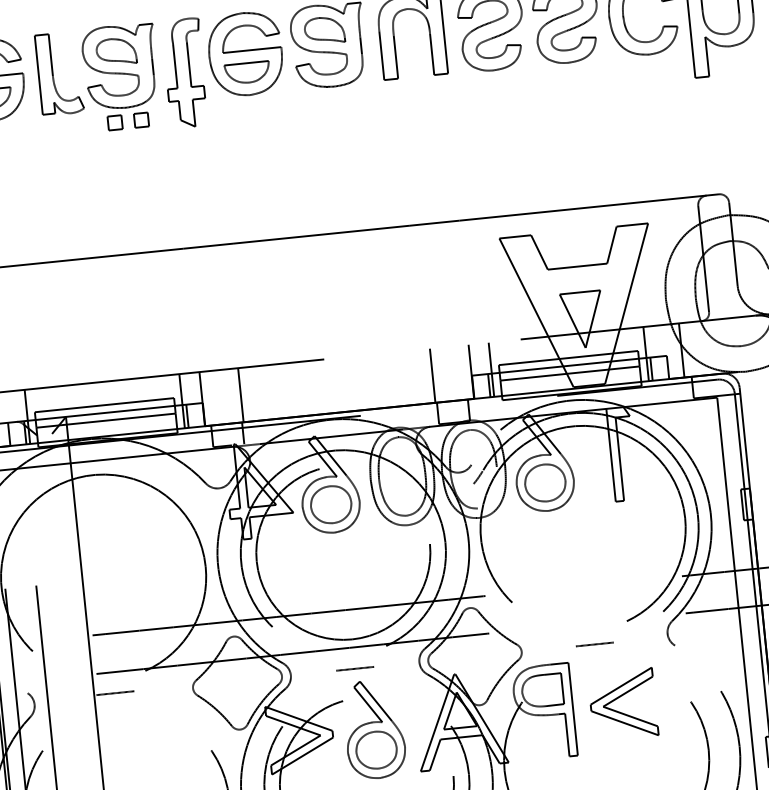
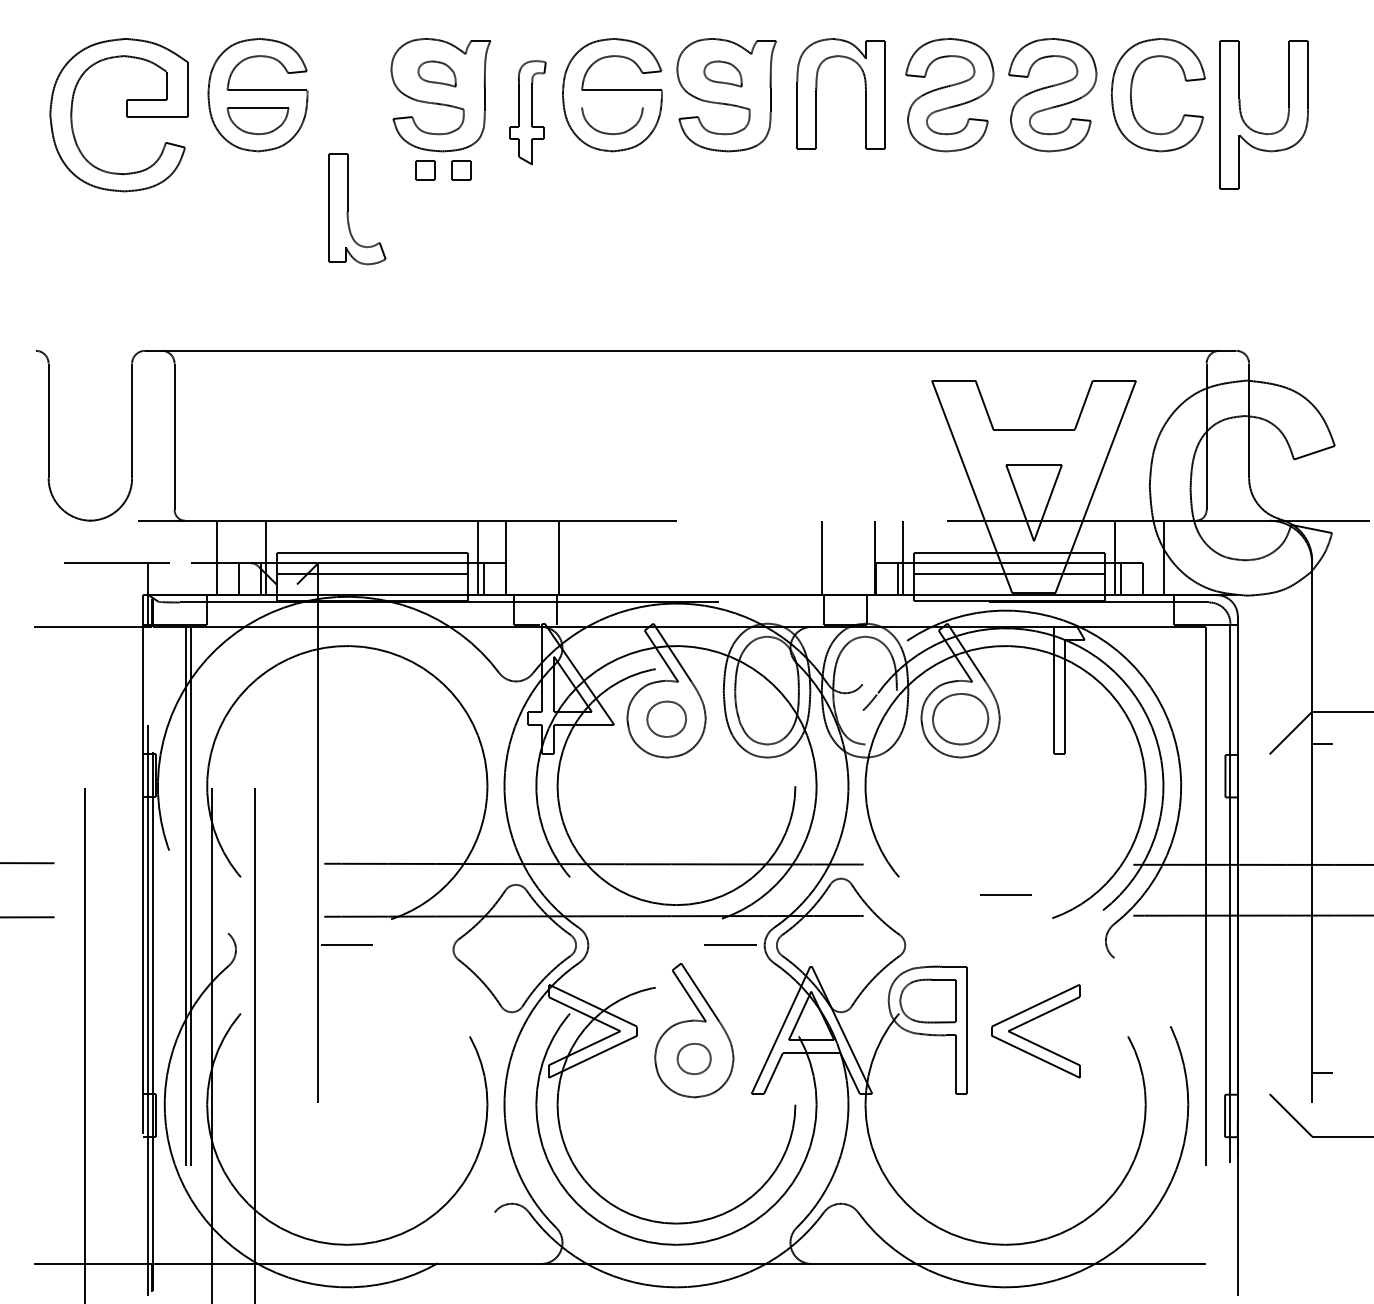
part: (324, 30) -> (722, 73), size x0.7
part: (115, 51) -> (436, 73), size x0.7
line: (245, 63) -> (611, 107), removed
part: (185, 73) -> (527, 112), size x0.7
part: (53, 74) -> (348, 209), moved
part: (331, 504) -> (666, 719), size x0.7
line: (594, 643) -> (1005, 894), moved
line: (355, 668) -> (730, 944), moved
part: (375, 749) -> (693, 1058), size x0.6

